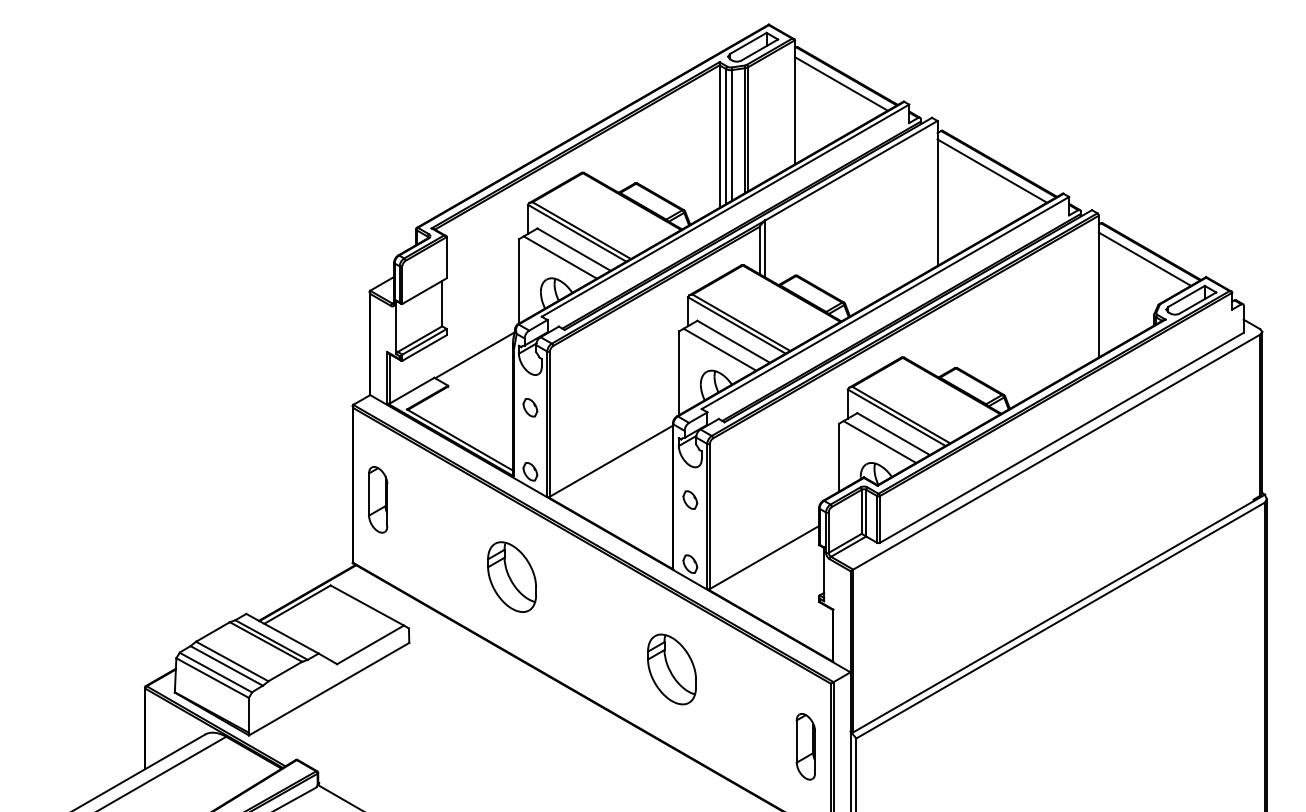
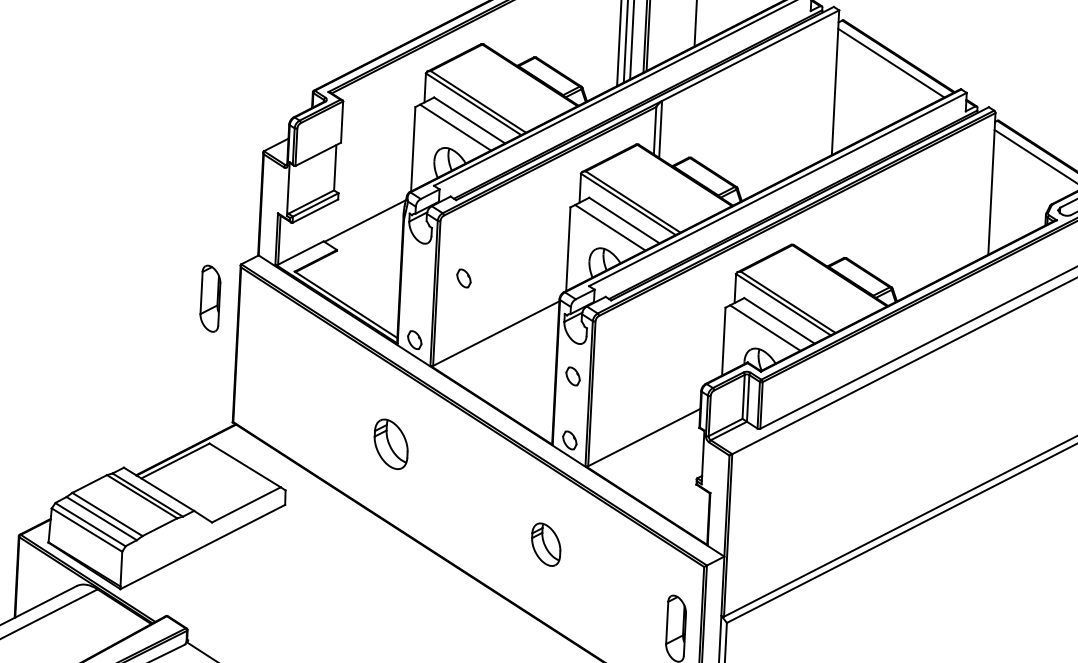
part: (530, 407) -> (464, 278), moved
part: (378, 499) -> (210, 298), moved
part: (511, 576) -> (390, 443), size x0.7
part: (671, 669) -> (545, 544), size x0.6

